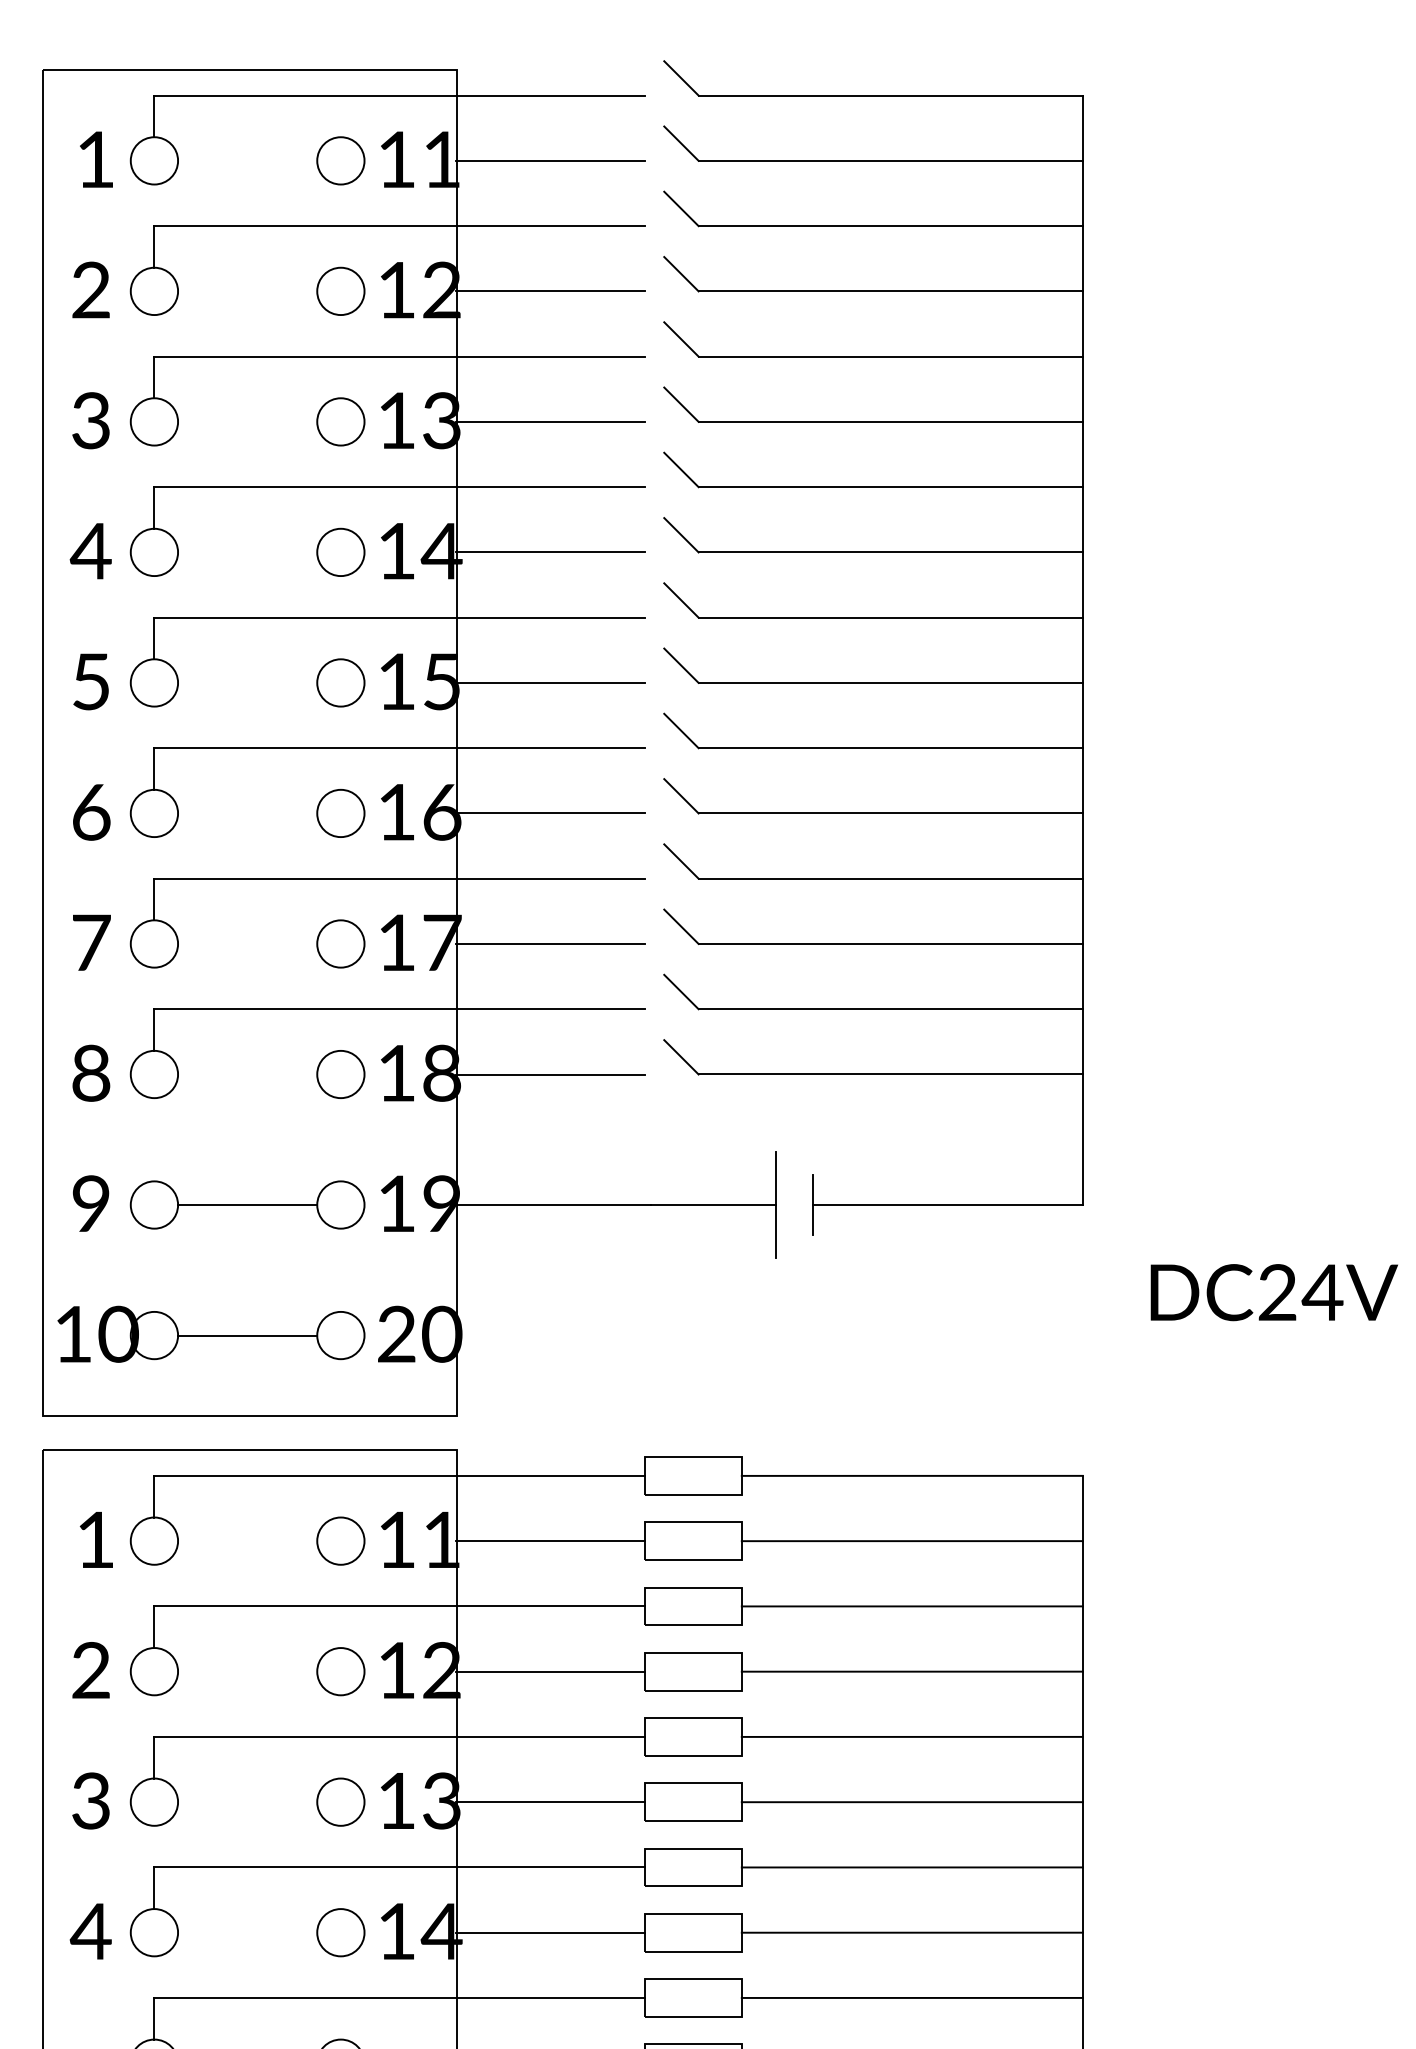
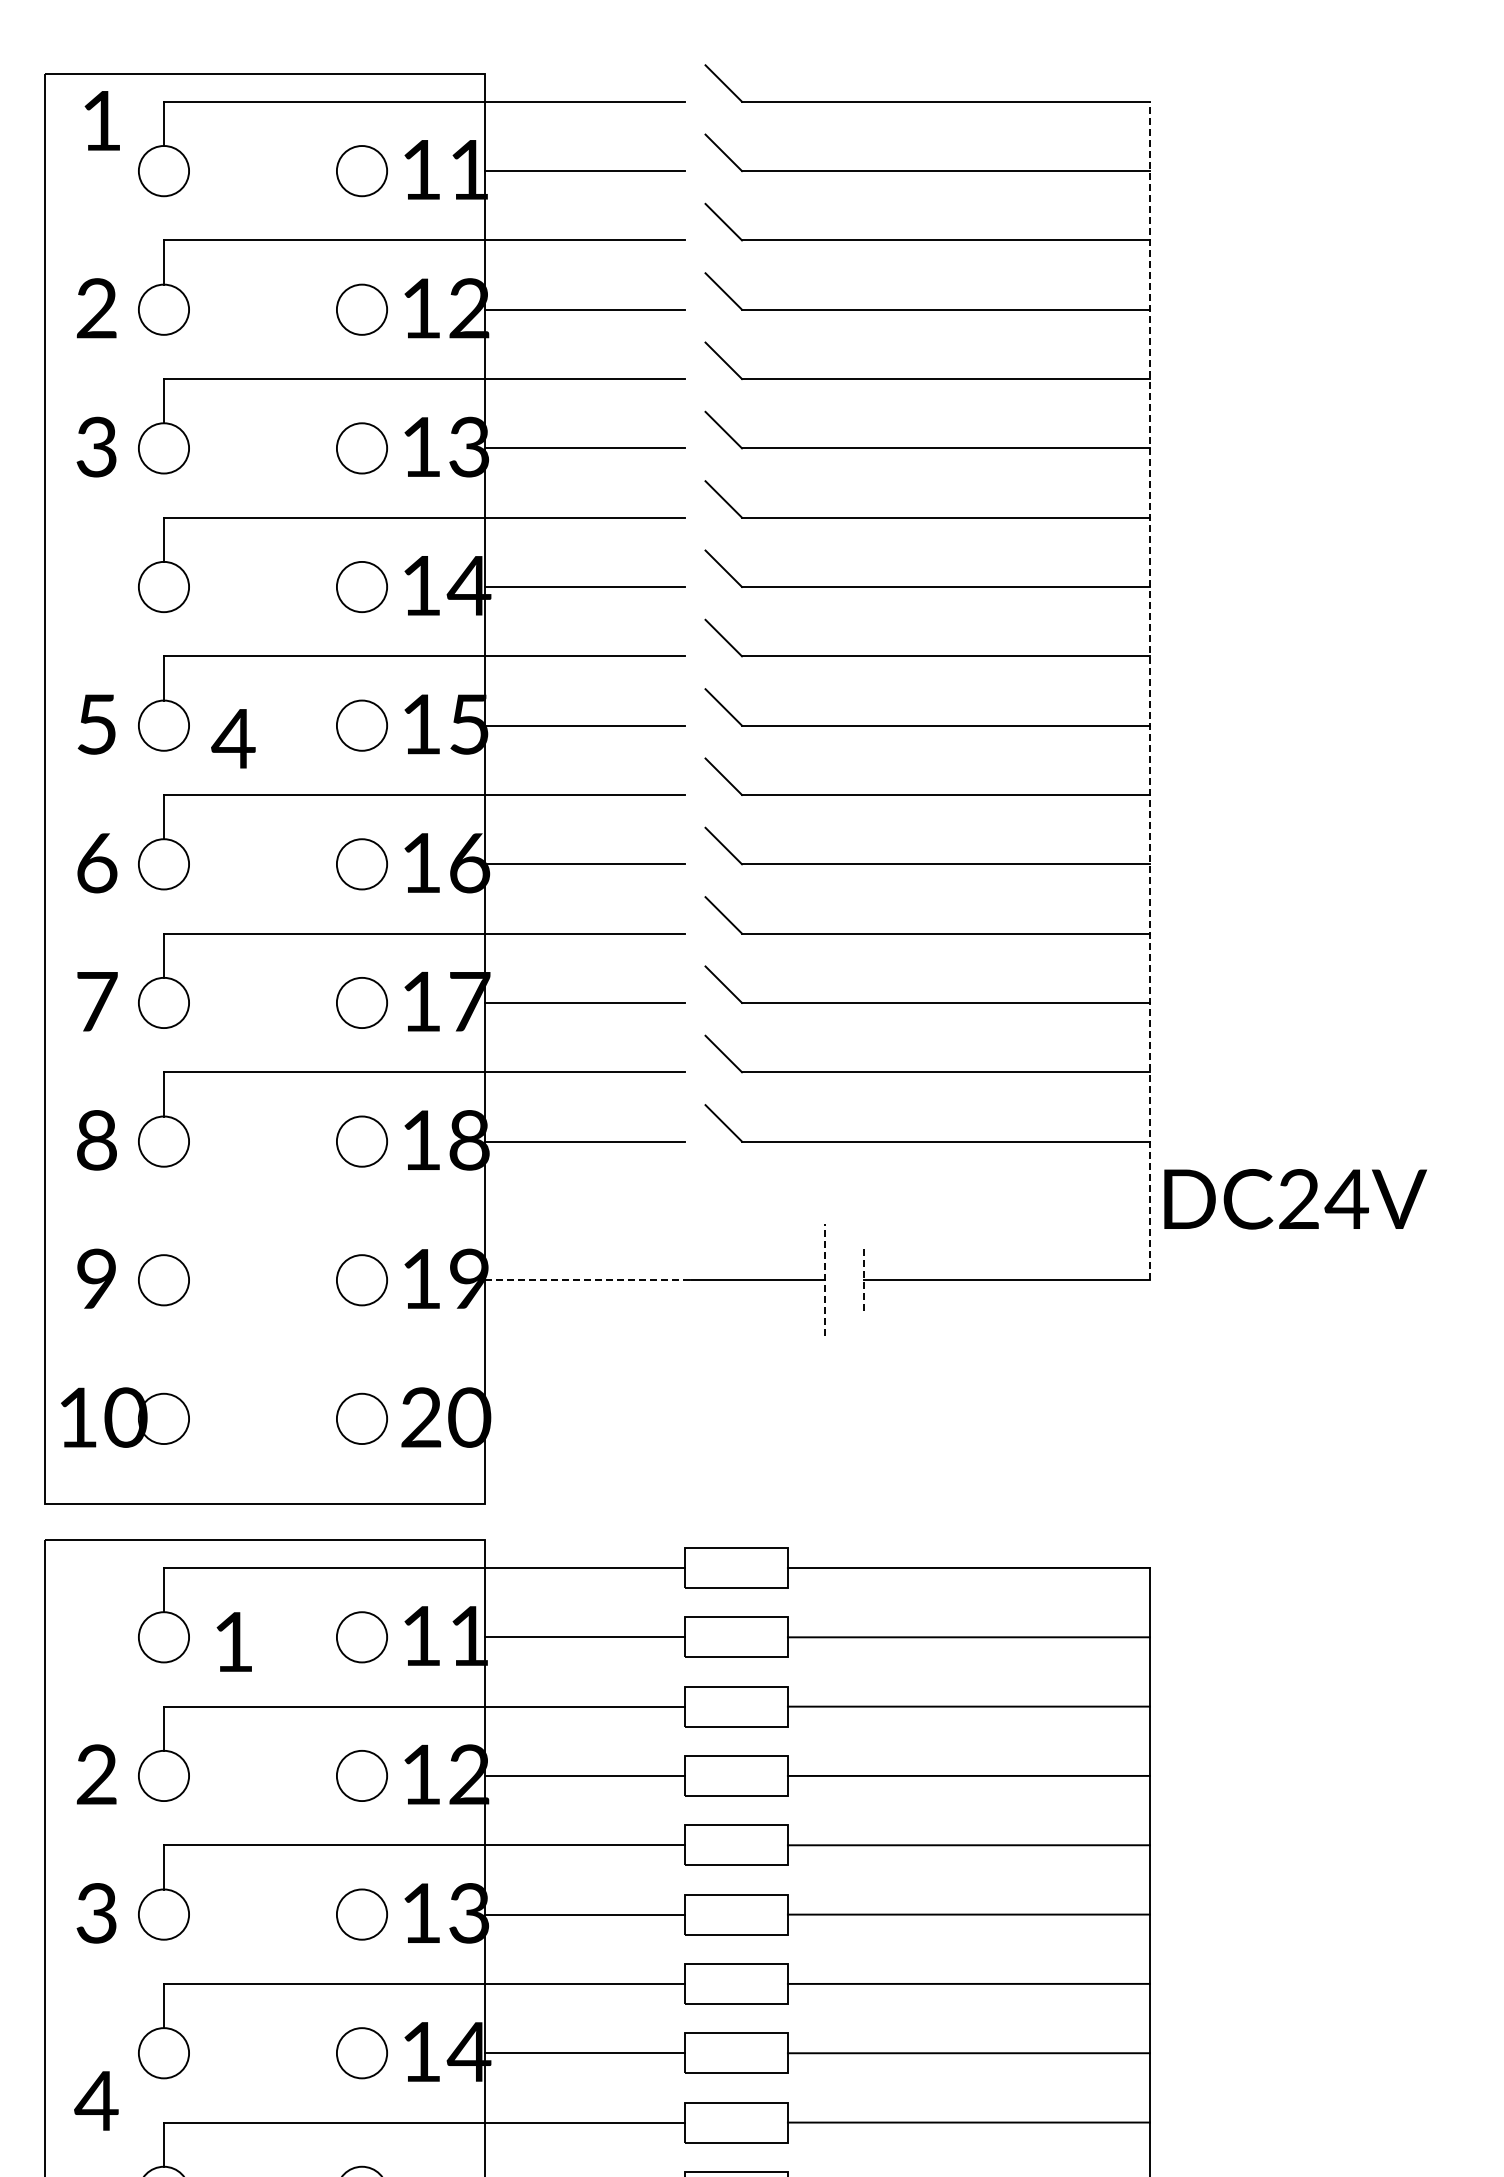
text: (95, 159) -> (101, 120), moved
text: (90, 550) -> (233, 738), moved
line: (1083, 649) -> (1150, 690), solid -> dashed
line: (247, 1205) -> (262, 1280), removed
line: (554, 1205) -> (588, 1280), solid -> dashed
line: (776, 1205) -> (824, 1280), solid -> dashed
line: (812, 1205) -> (863, 1280), solid -> dashed
text: (1274, 1292) -> (1295, 1199), moved
line: (247, 1335) -> (262, 1418), removed
text: (95, 1539) -> (233, 1641), moved
text: (90, 1931) -> (96, 2100), moved

